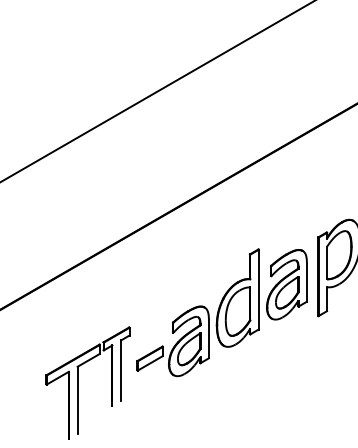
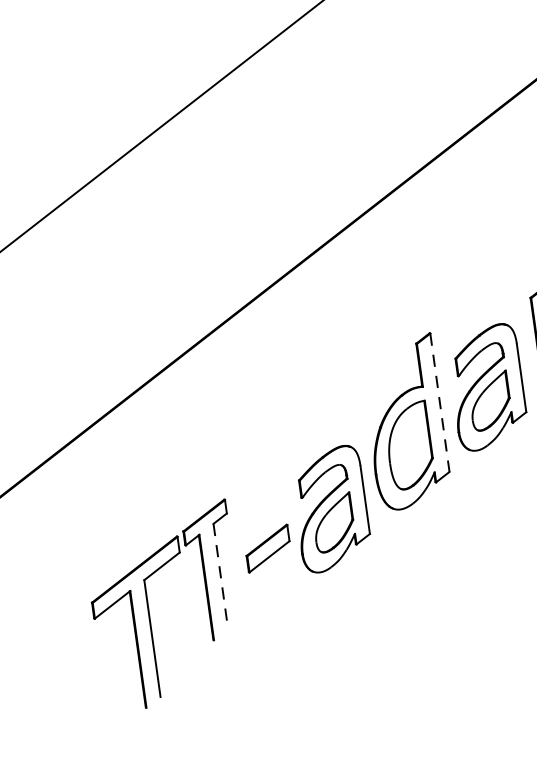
line: (258, 289) -> (439, 402), solid -> dashed
line: (121, 371) -> (221, 577), solid -> dashed

